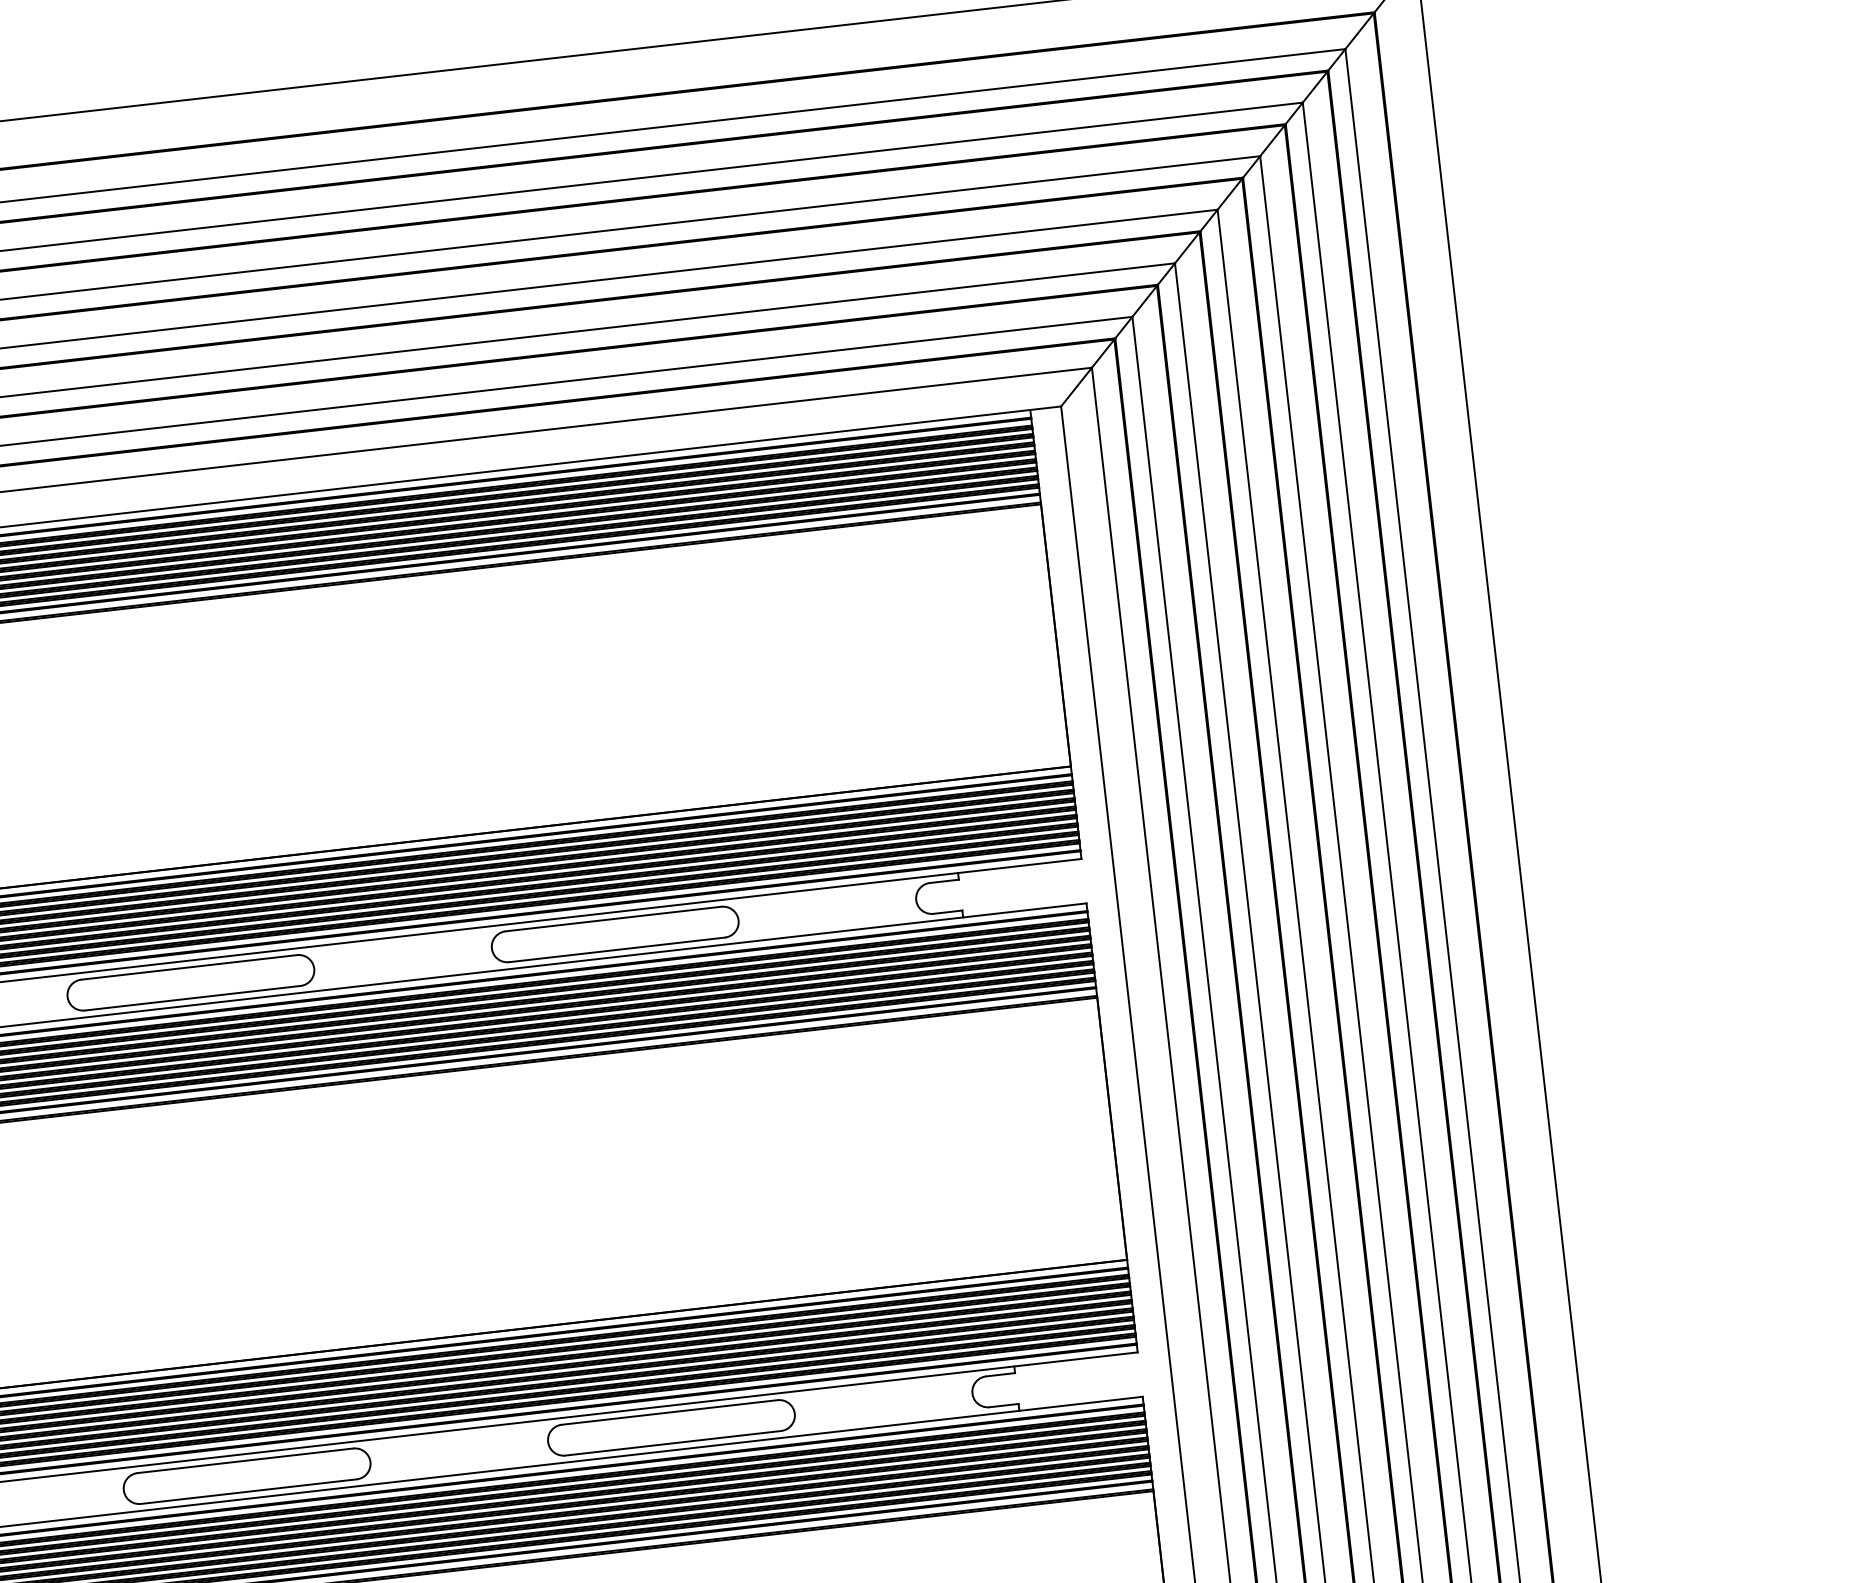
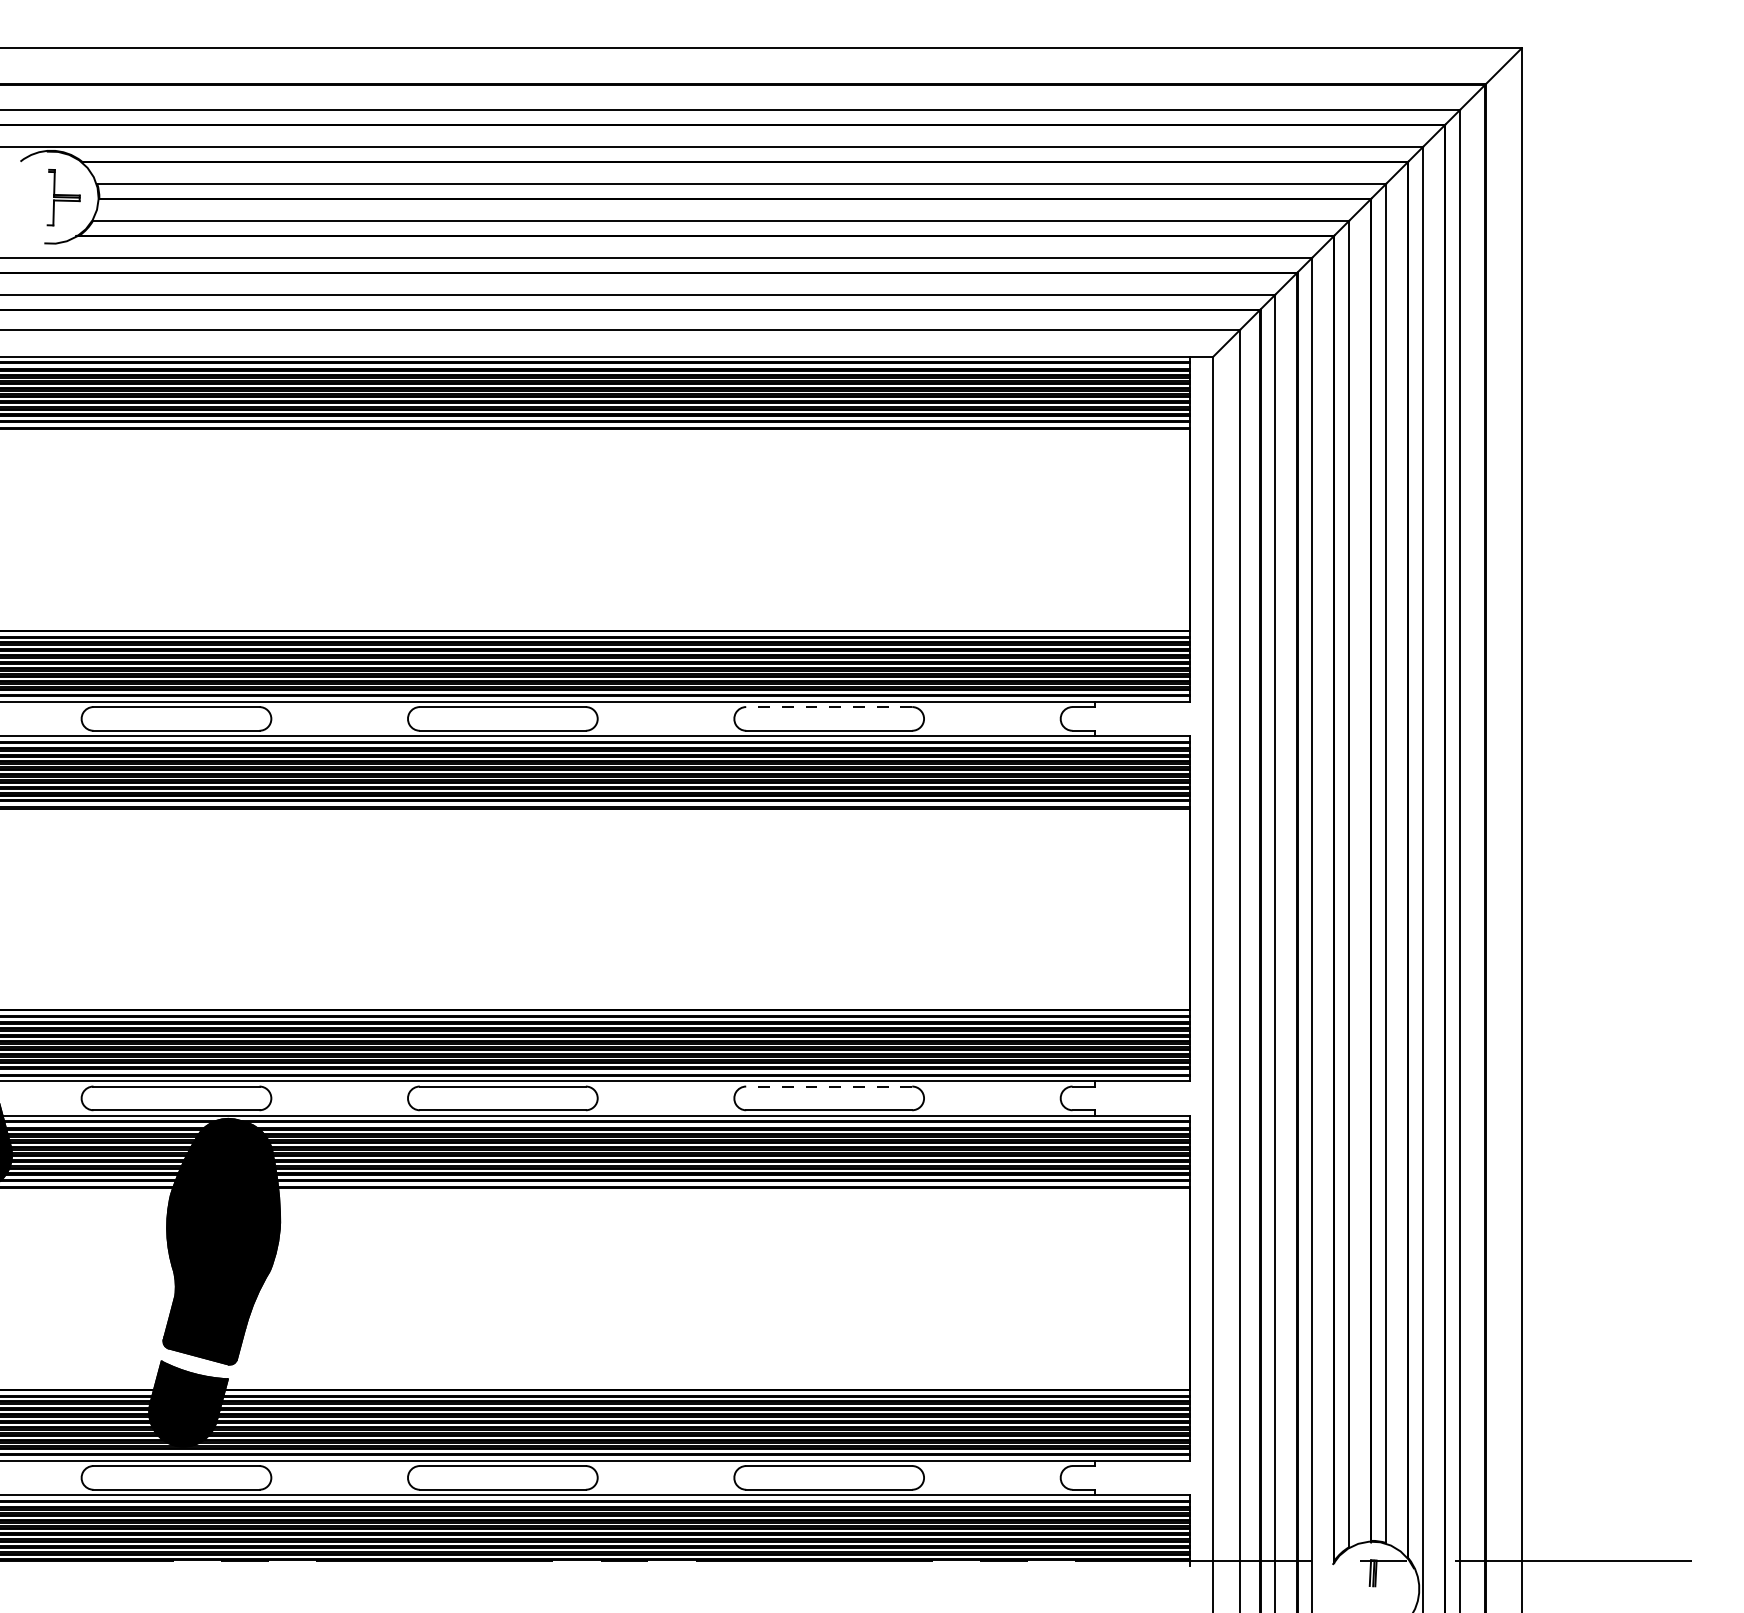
line: (612, 919) -> (828, 707), solid -> dashed
line: (668, 1412) -> (828, 1086), solid -> dashed

